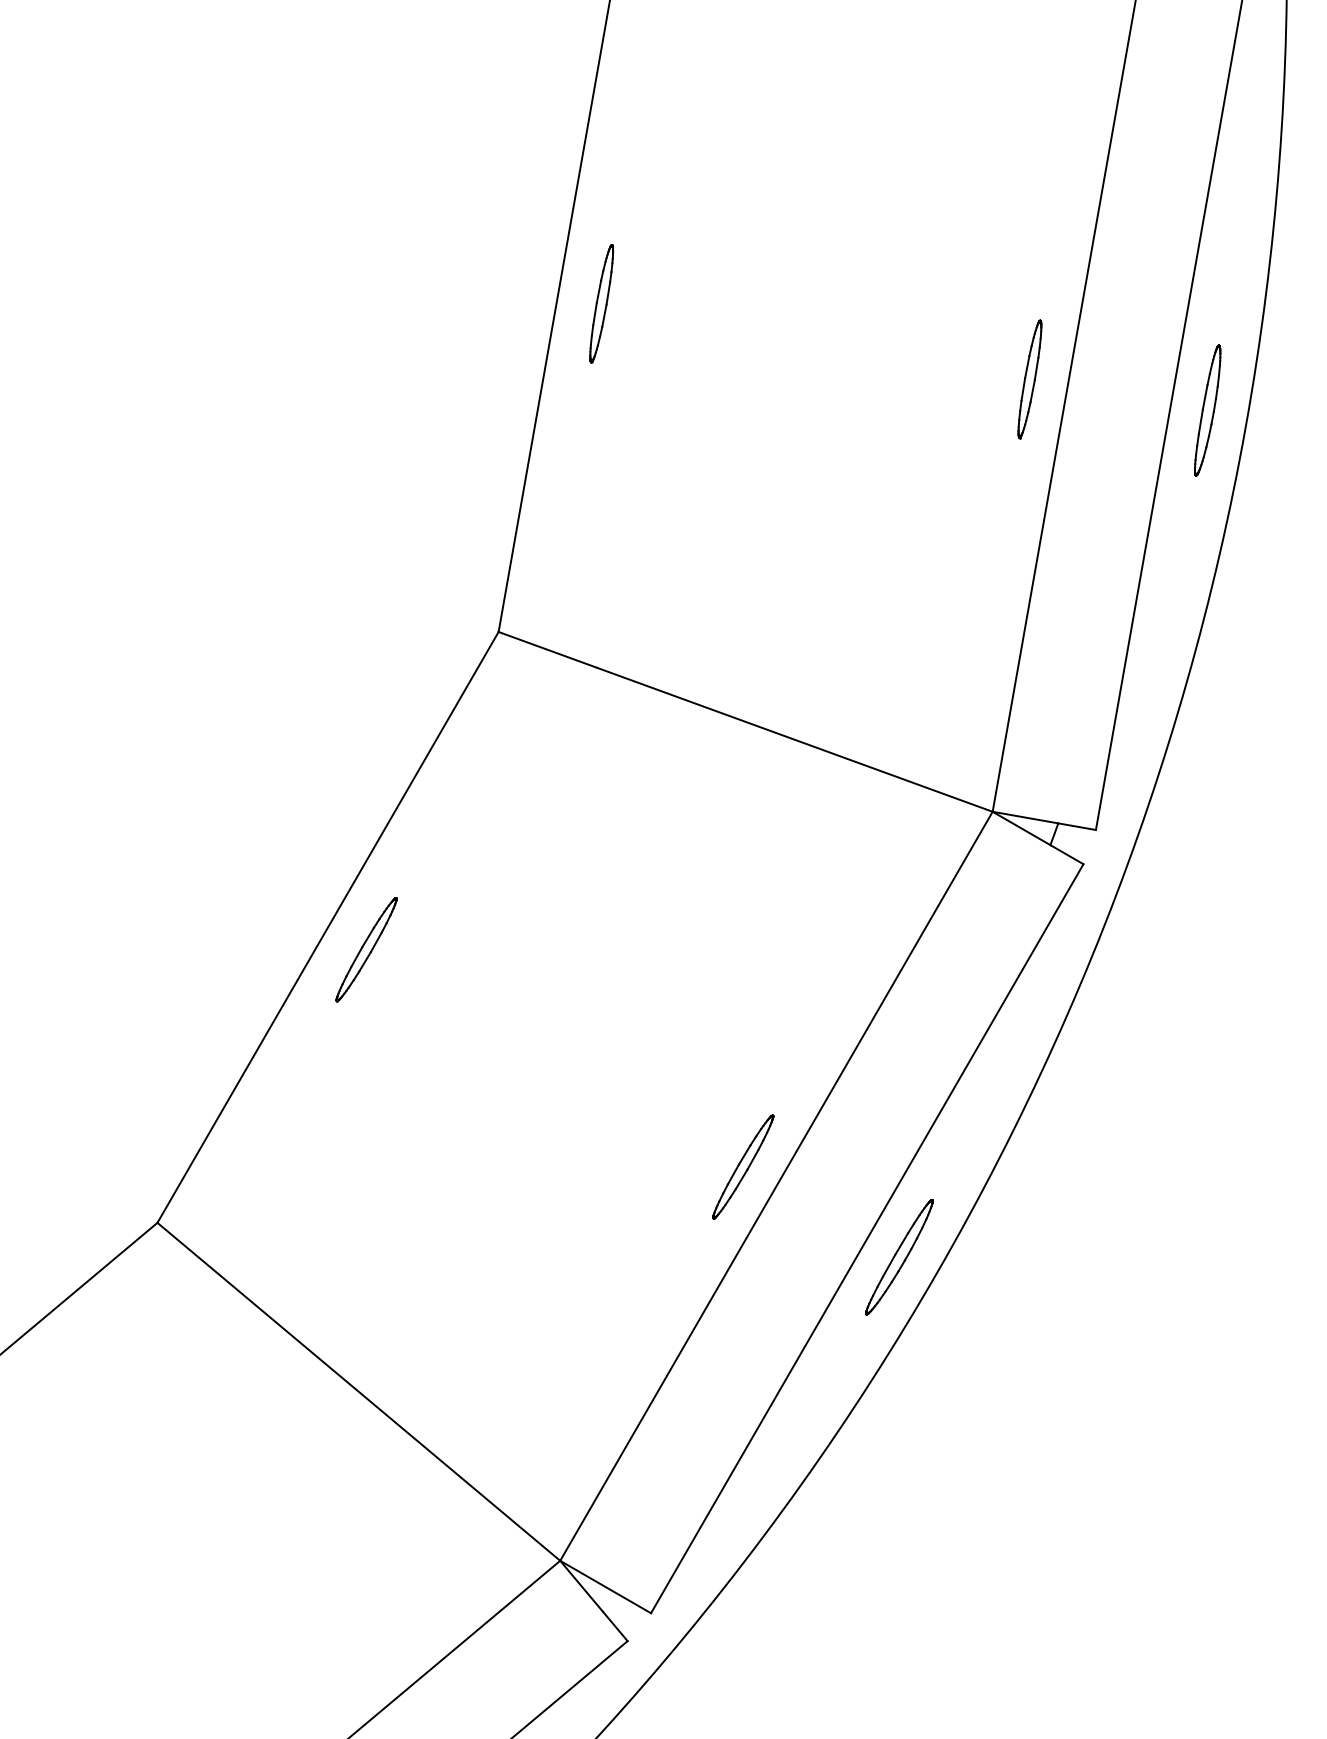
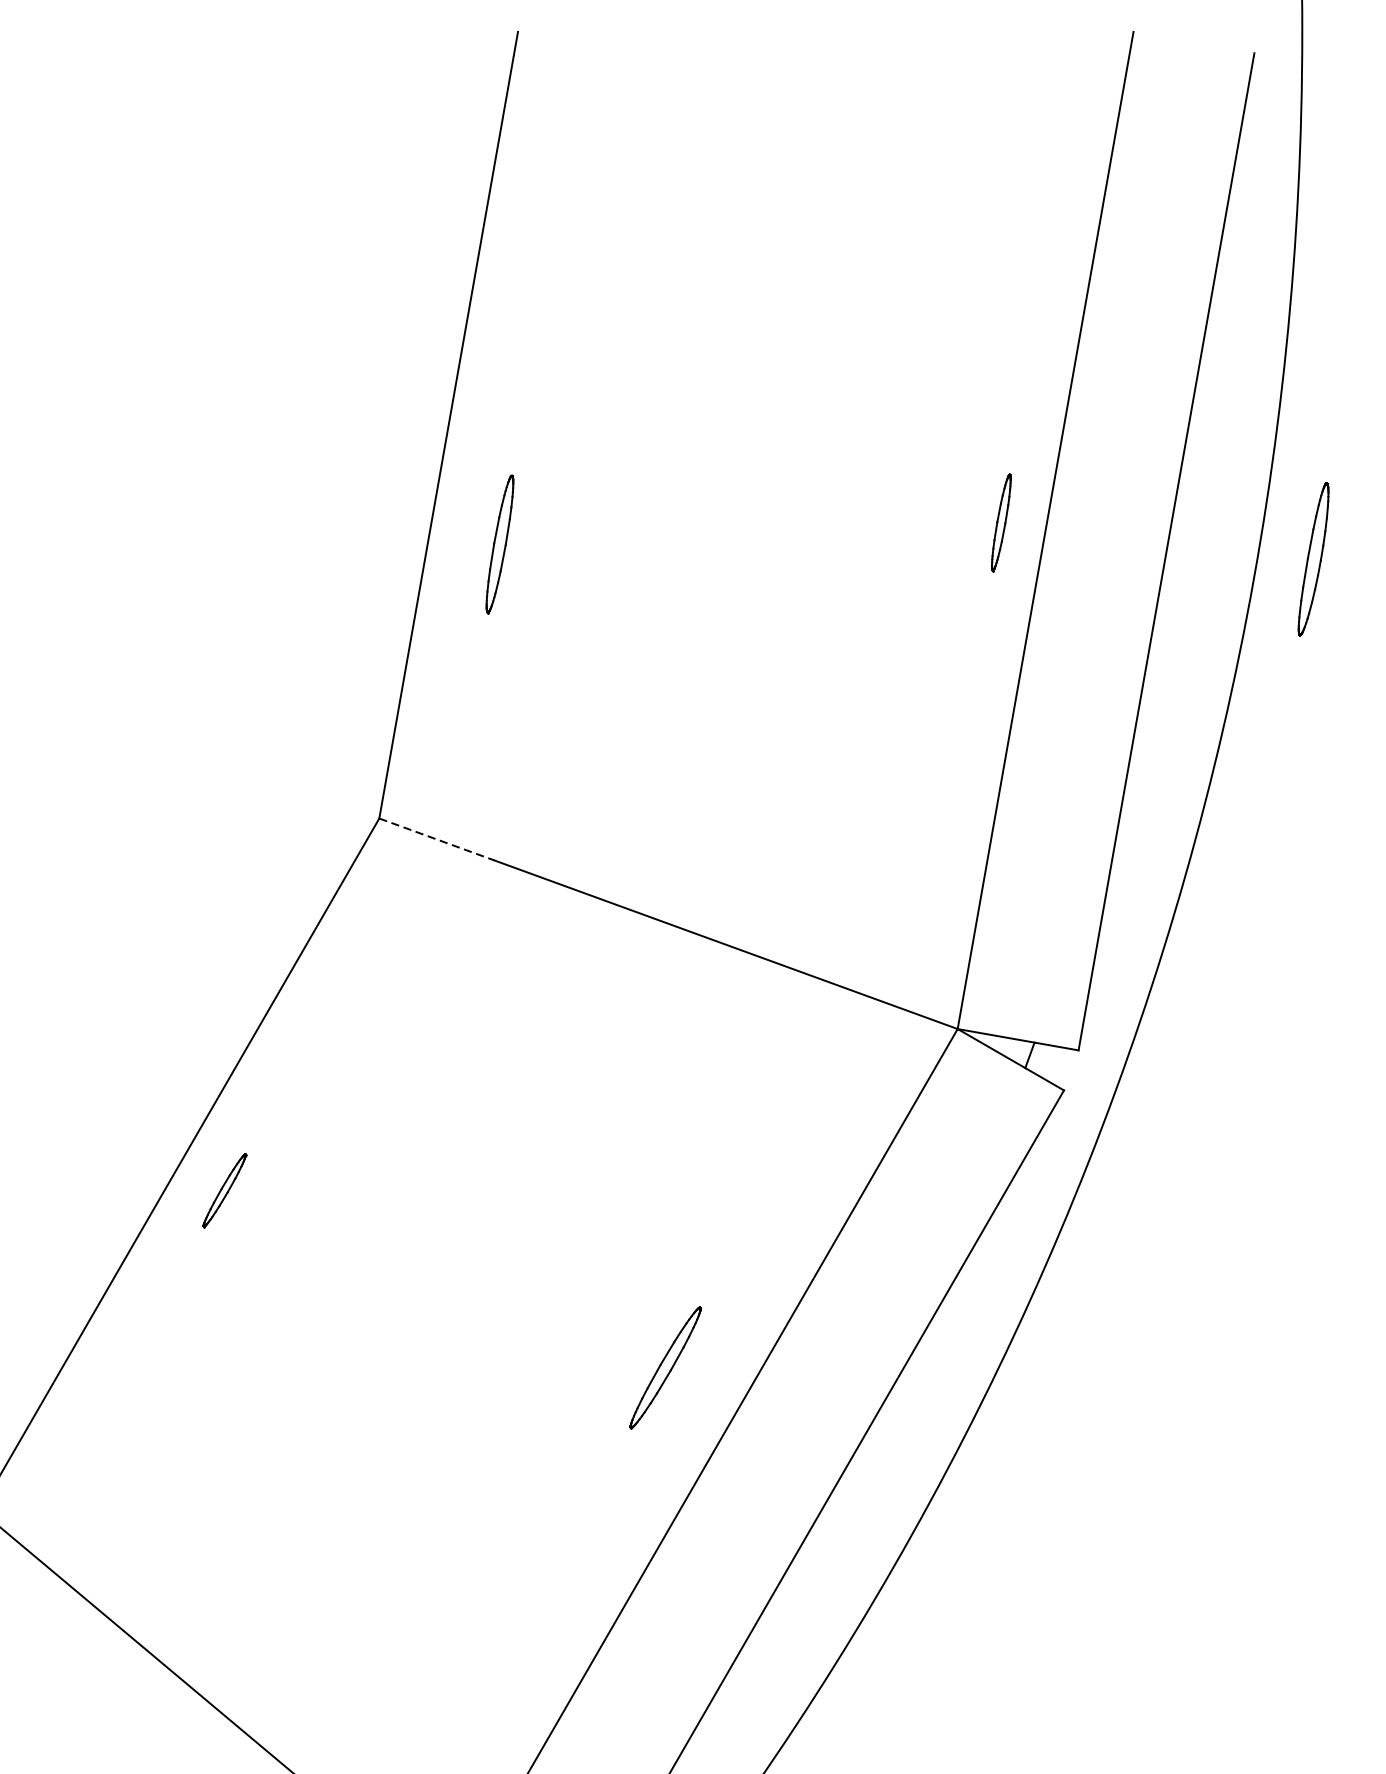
part: (601, 303) -> (499, 544), moved
part: (1029, 379) -> (1000, 522), size x0.7
part: (1207, 410) -> (1313, 559), moved
line: (548, 650) -> (437, 840), solid -> dashed
part: (366, 949) -> (224, 1190), size x0.6
part: (743, 1166) -> (665, 1367), moved
part: (899, 1257) -> (848, 1550), removed

